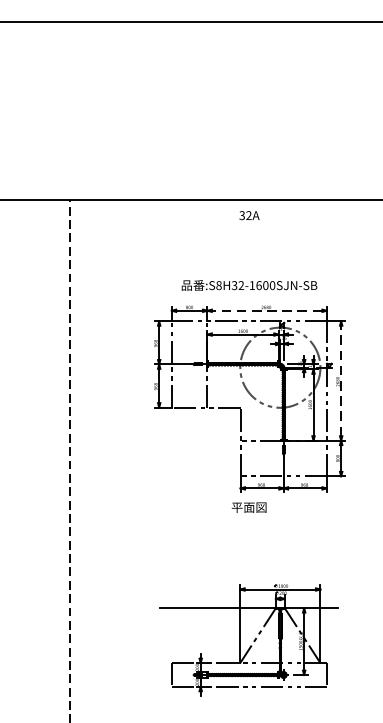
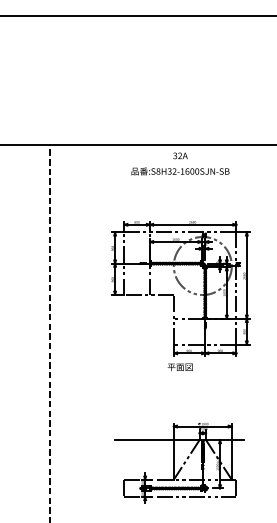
text: (249, 285) -> (180, 171), moved
line: (267, 310) -> (193, 224), dashed -> solid
line: (340, 380) -> (246, 275), dashed -> solid

